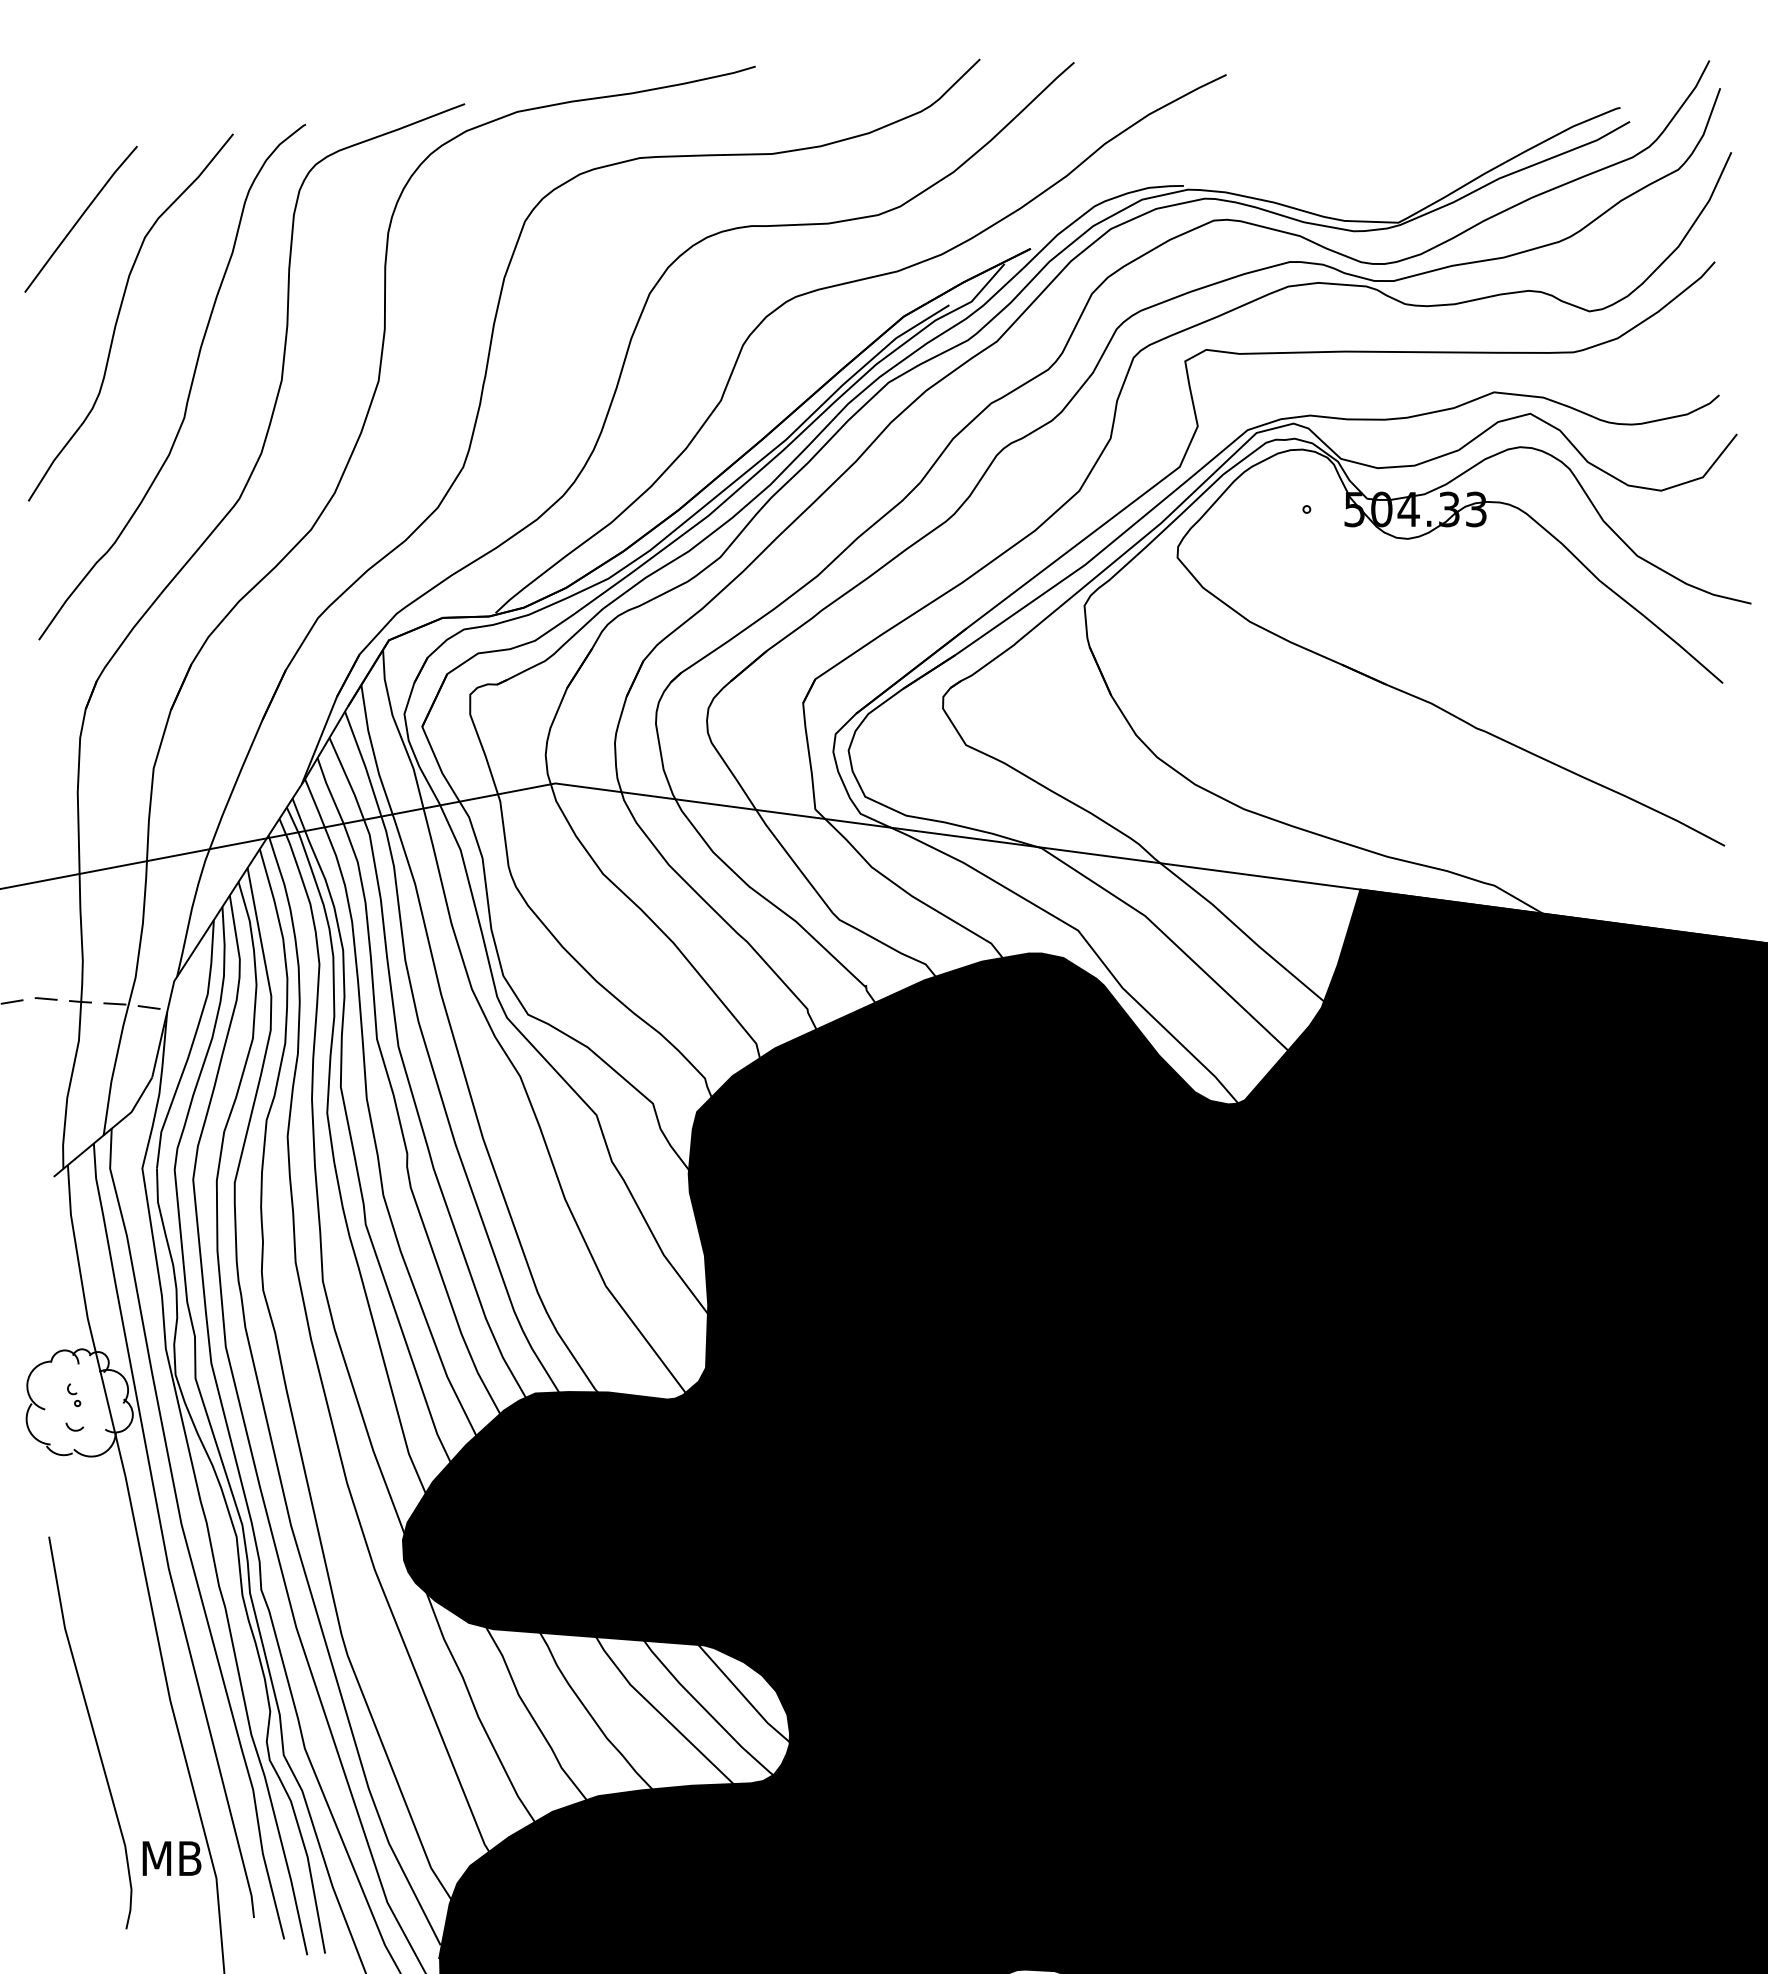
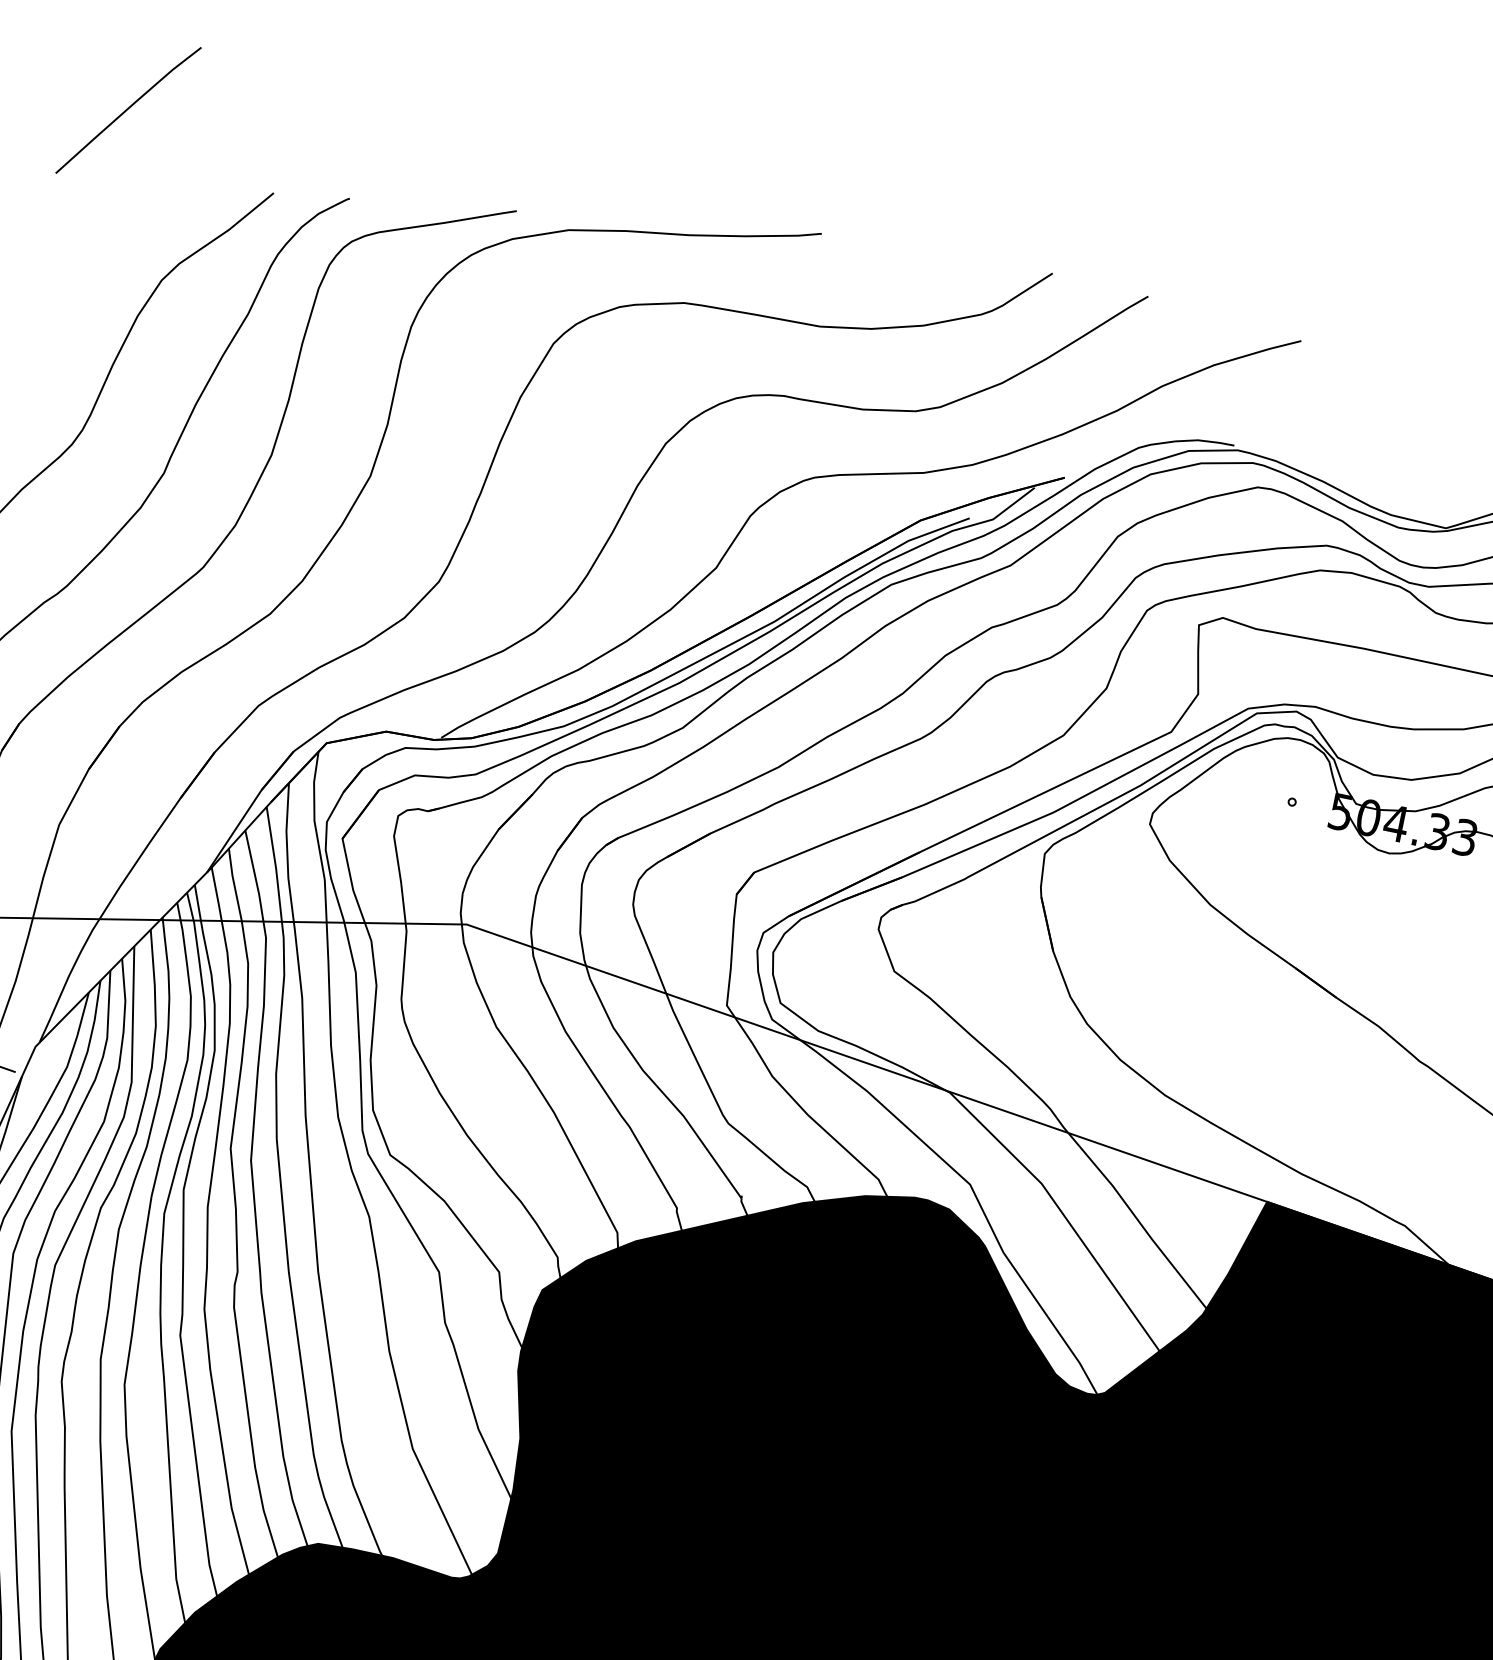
line: (80, 218) -> (128, 109), moved

